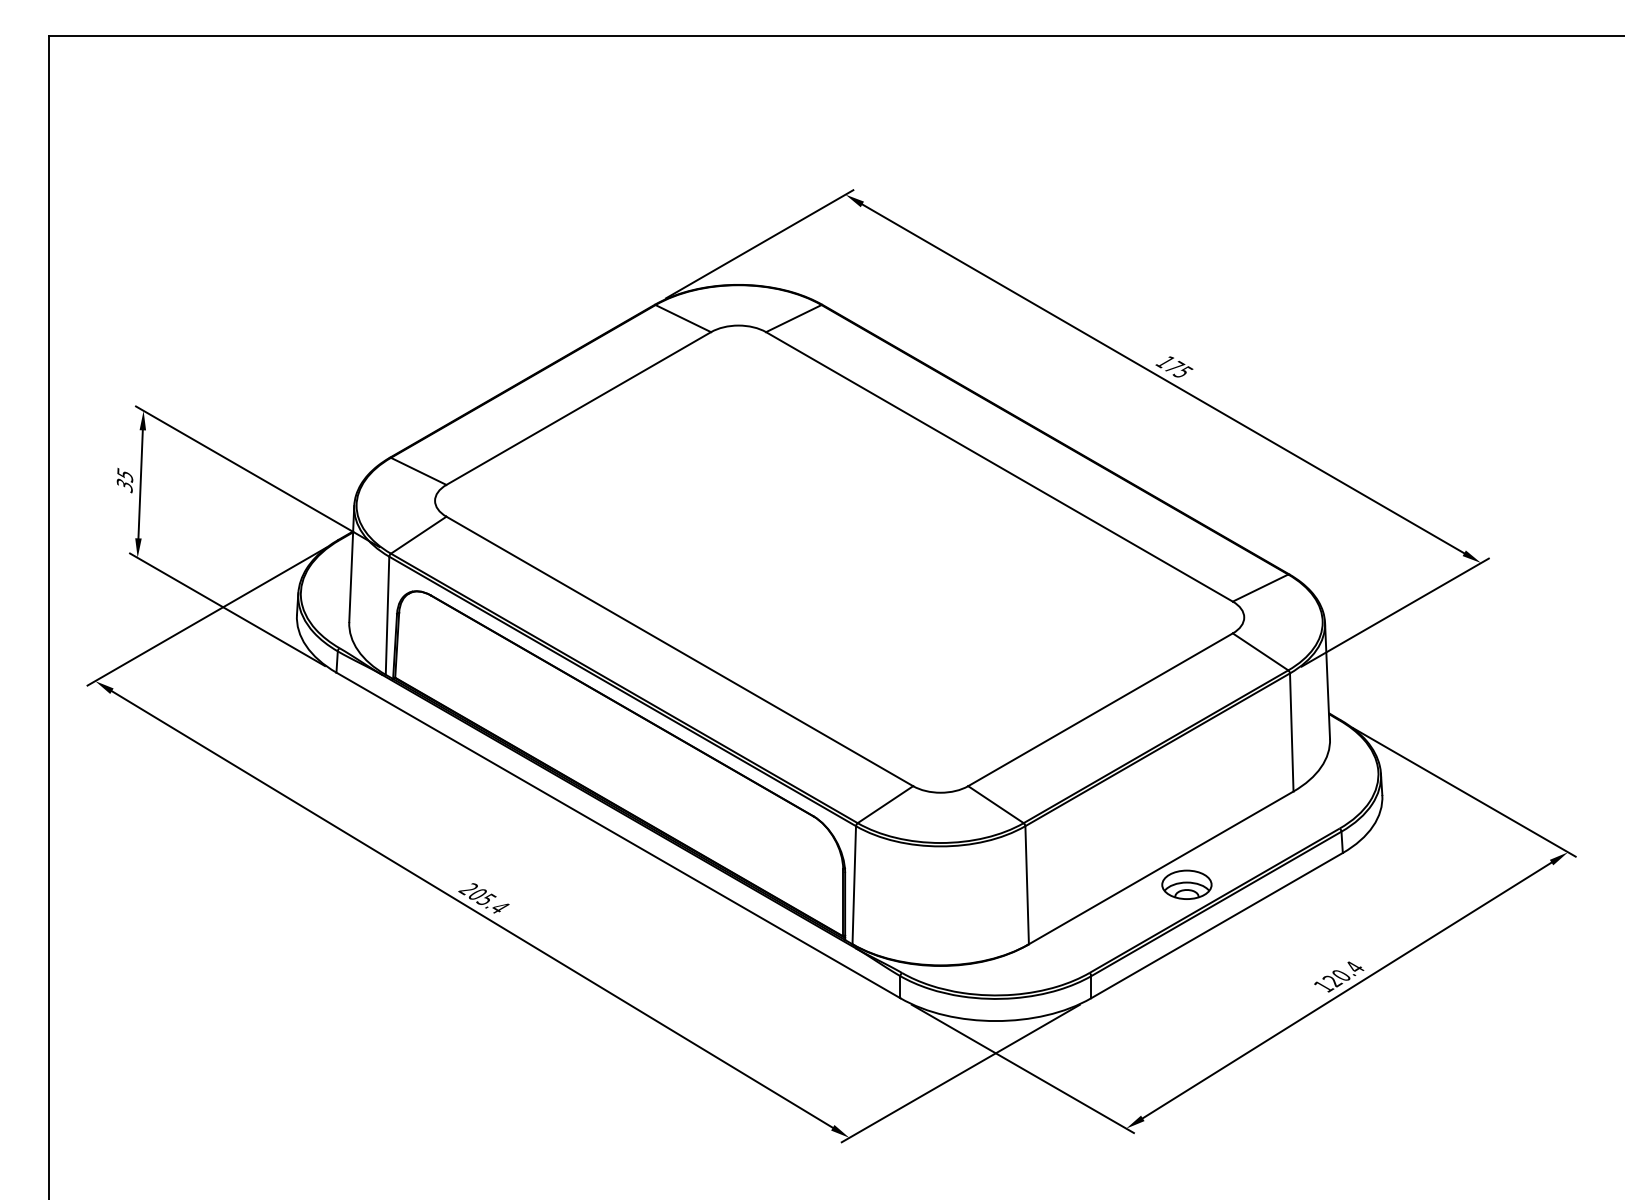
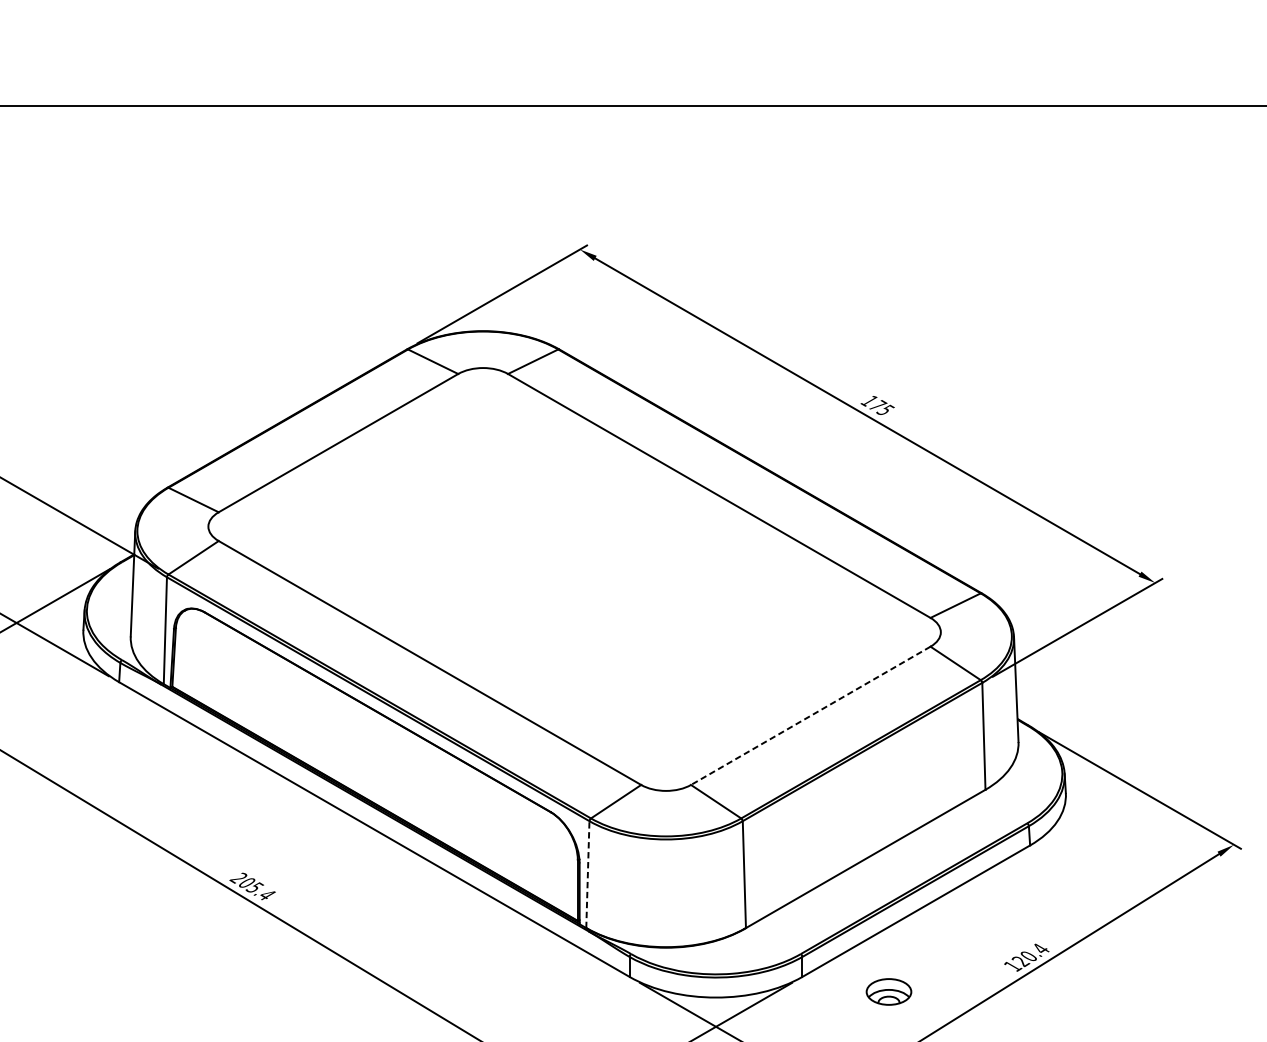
line: (1100, 709) -> (810, 715), solid -> dashed
line: (854, 884) -> (588, 873), solid -> dashed
part: (1186, 884) -> (888, 991), moved

